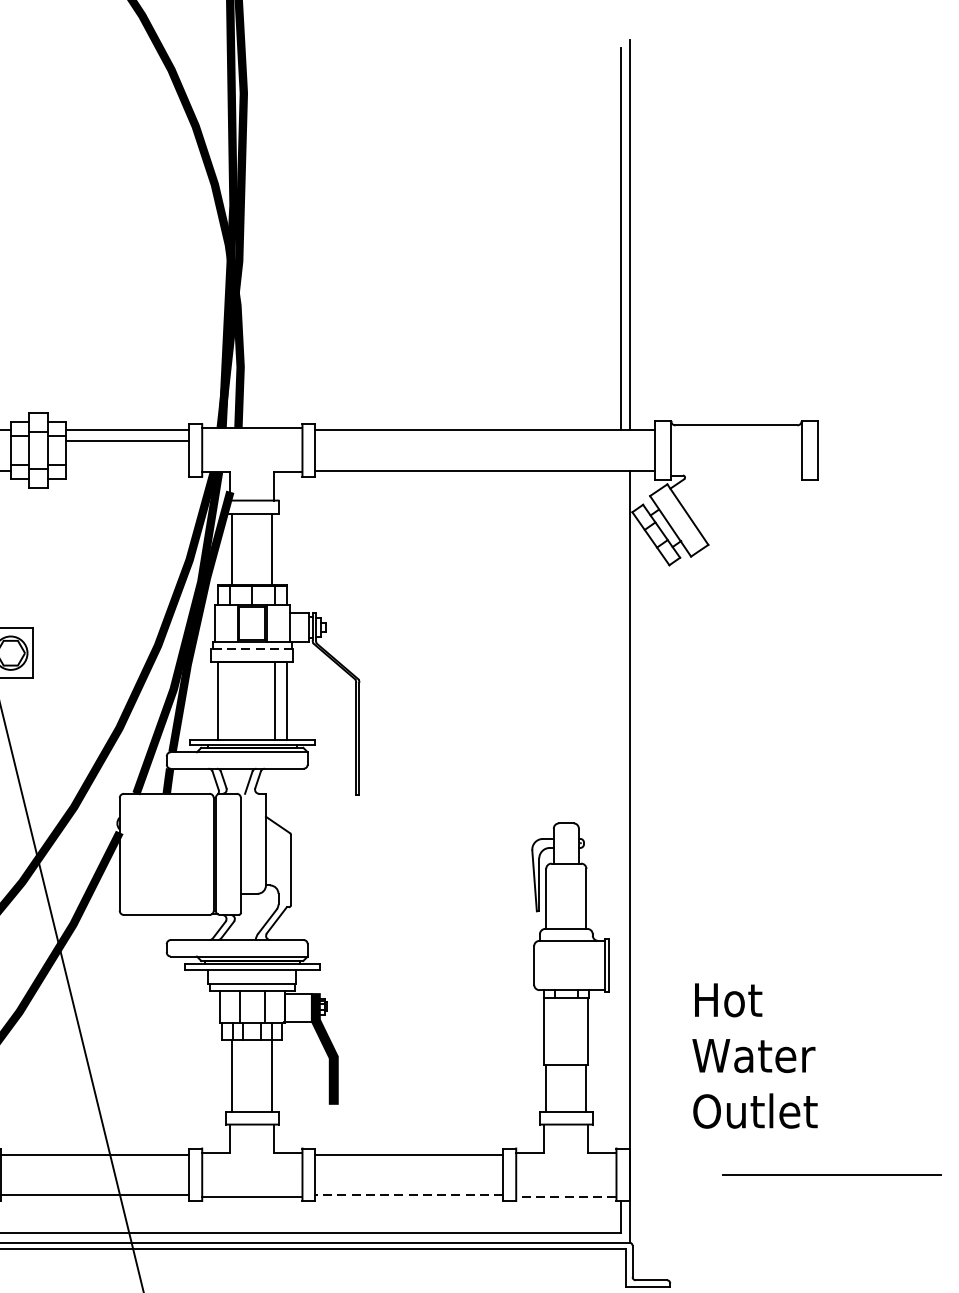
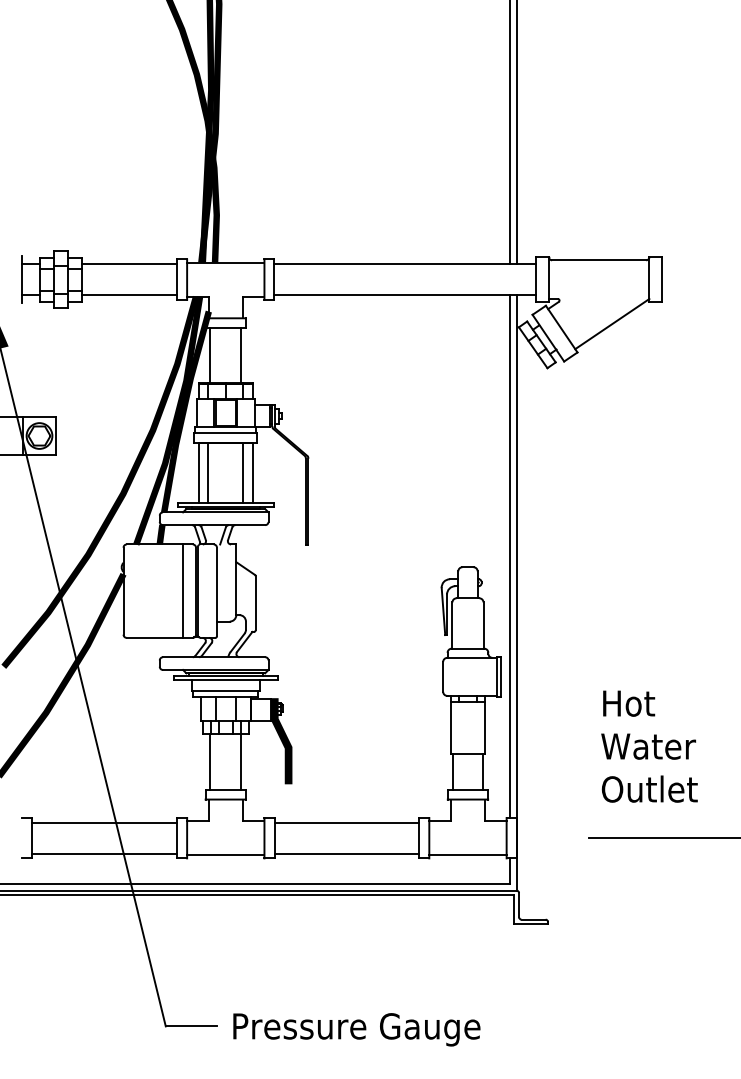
line: (127, 441) -> (129, 295), moved
line: (753, 507) -> (612, 323), added
line: (251, 648) -> (225, 432), dashed -> solid
line: (229, 700) -> (208, 472), added
line: (621, 809) -> (510, 556), added
line: (197, 853) -> (183, 590), added
text: (755, 1055) -> (649, 746), moved
line: (408, 1194) -> (346, 853), dashed -> solid
line: (565, 1197) -> (467, 855), dashed -> solid

